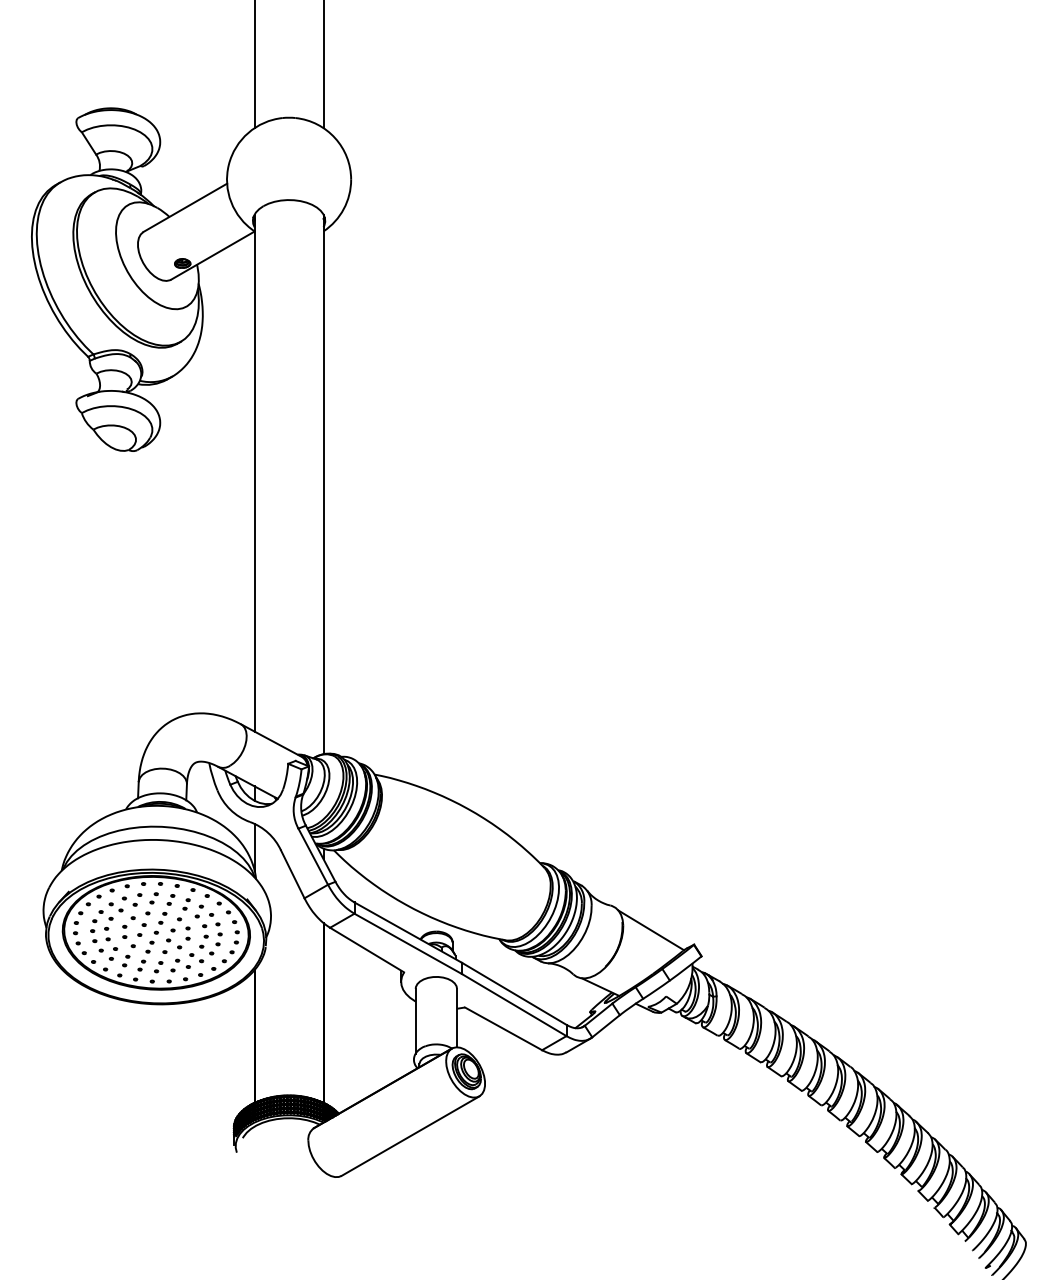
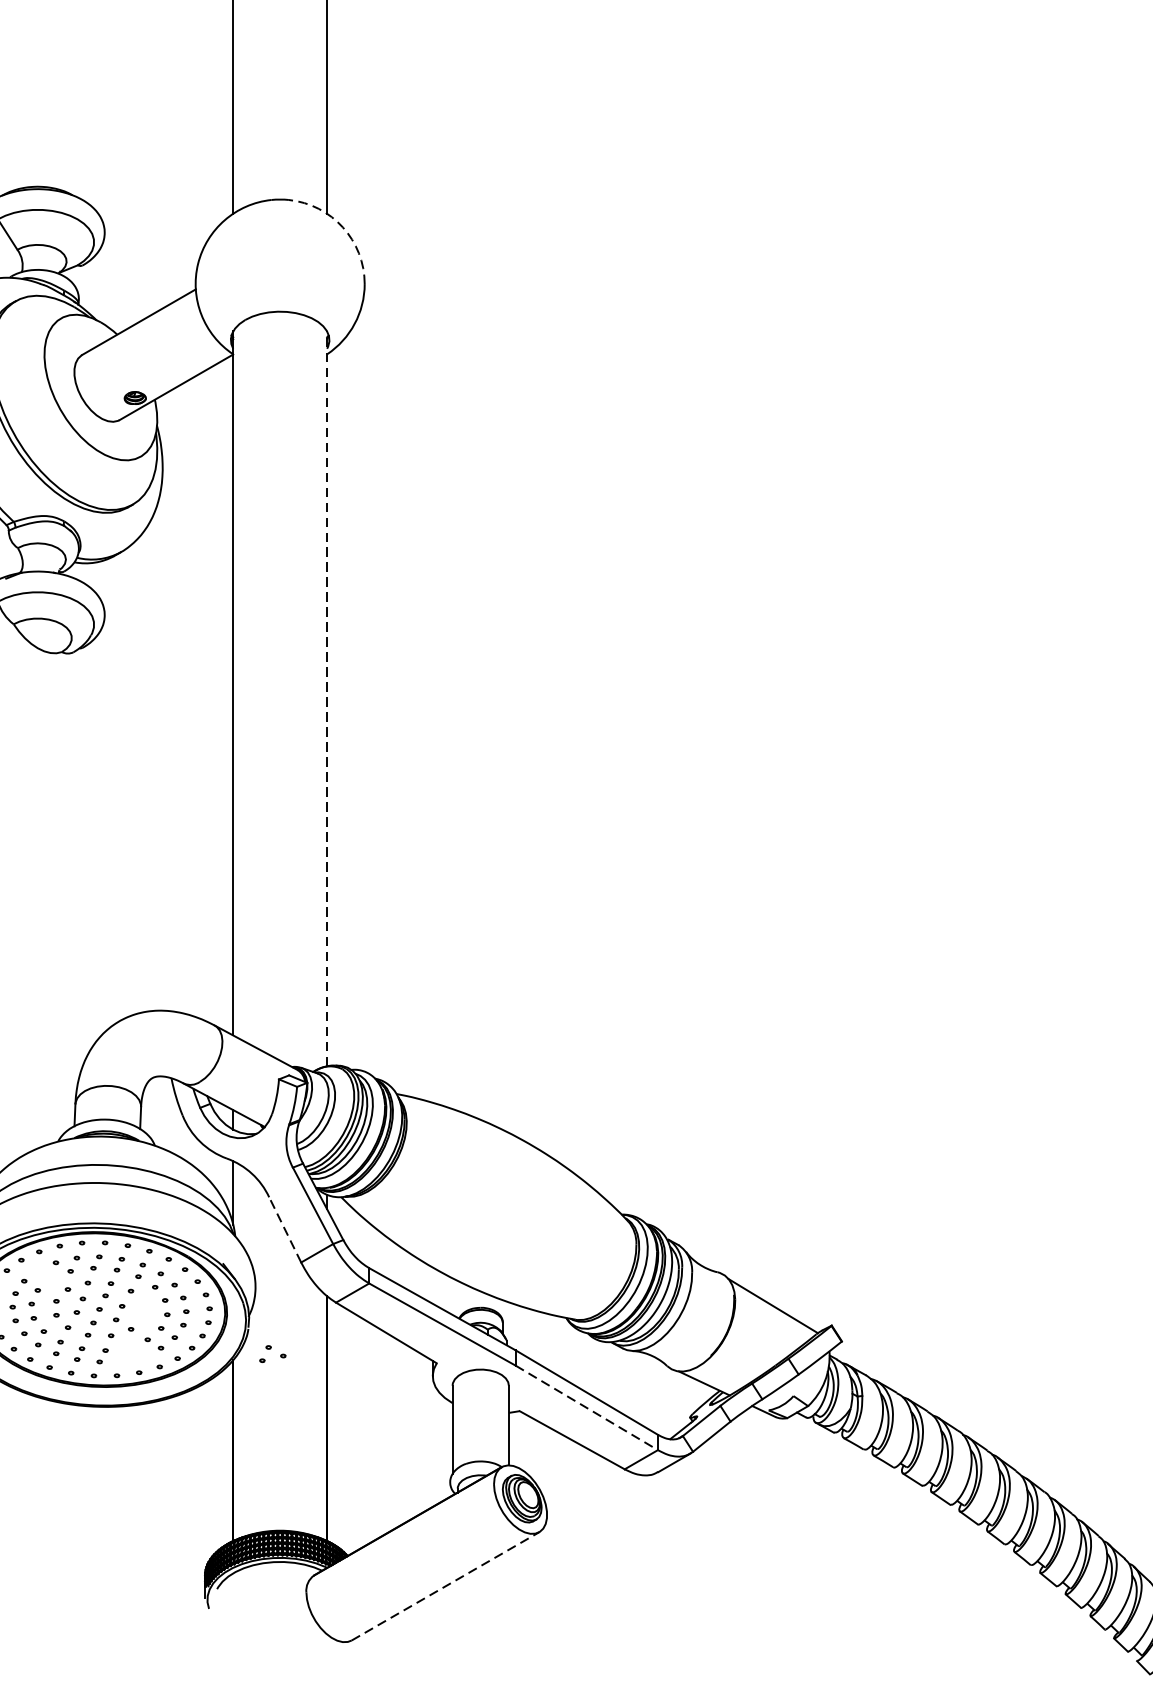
arc: (335, 138) -> (343, 227), solid -> dashed
line: (323, 484) -> (327, 699), solid -> dashed
line: (292, 874) -> (284, 1230), solid -> dashed
part: (115, 907) -> (43, 1275), removed
part: (187, 933) -> (141, 1310), removed
part: (180, 965) -> (272, 1353), moved
line: (514, 1005) -> (587, 1408), solid -> dashed
line: (410, 1136) -> (445, 1586), solid -> dashed

